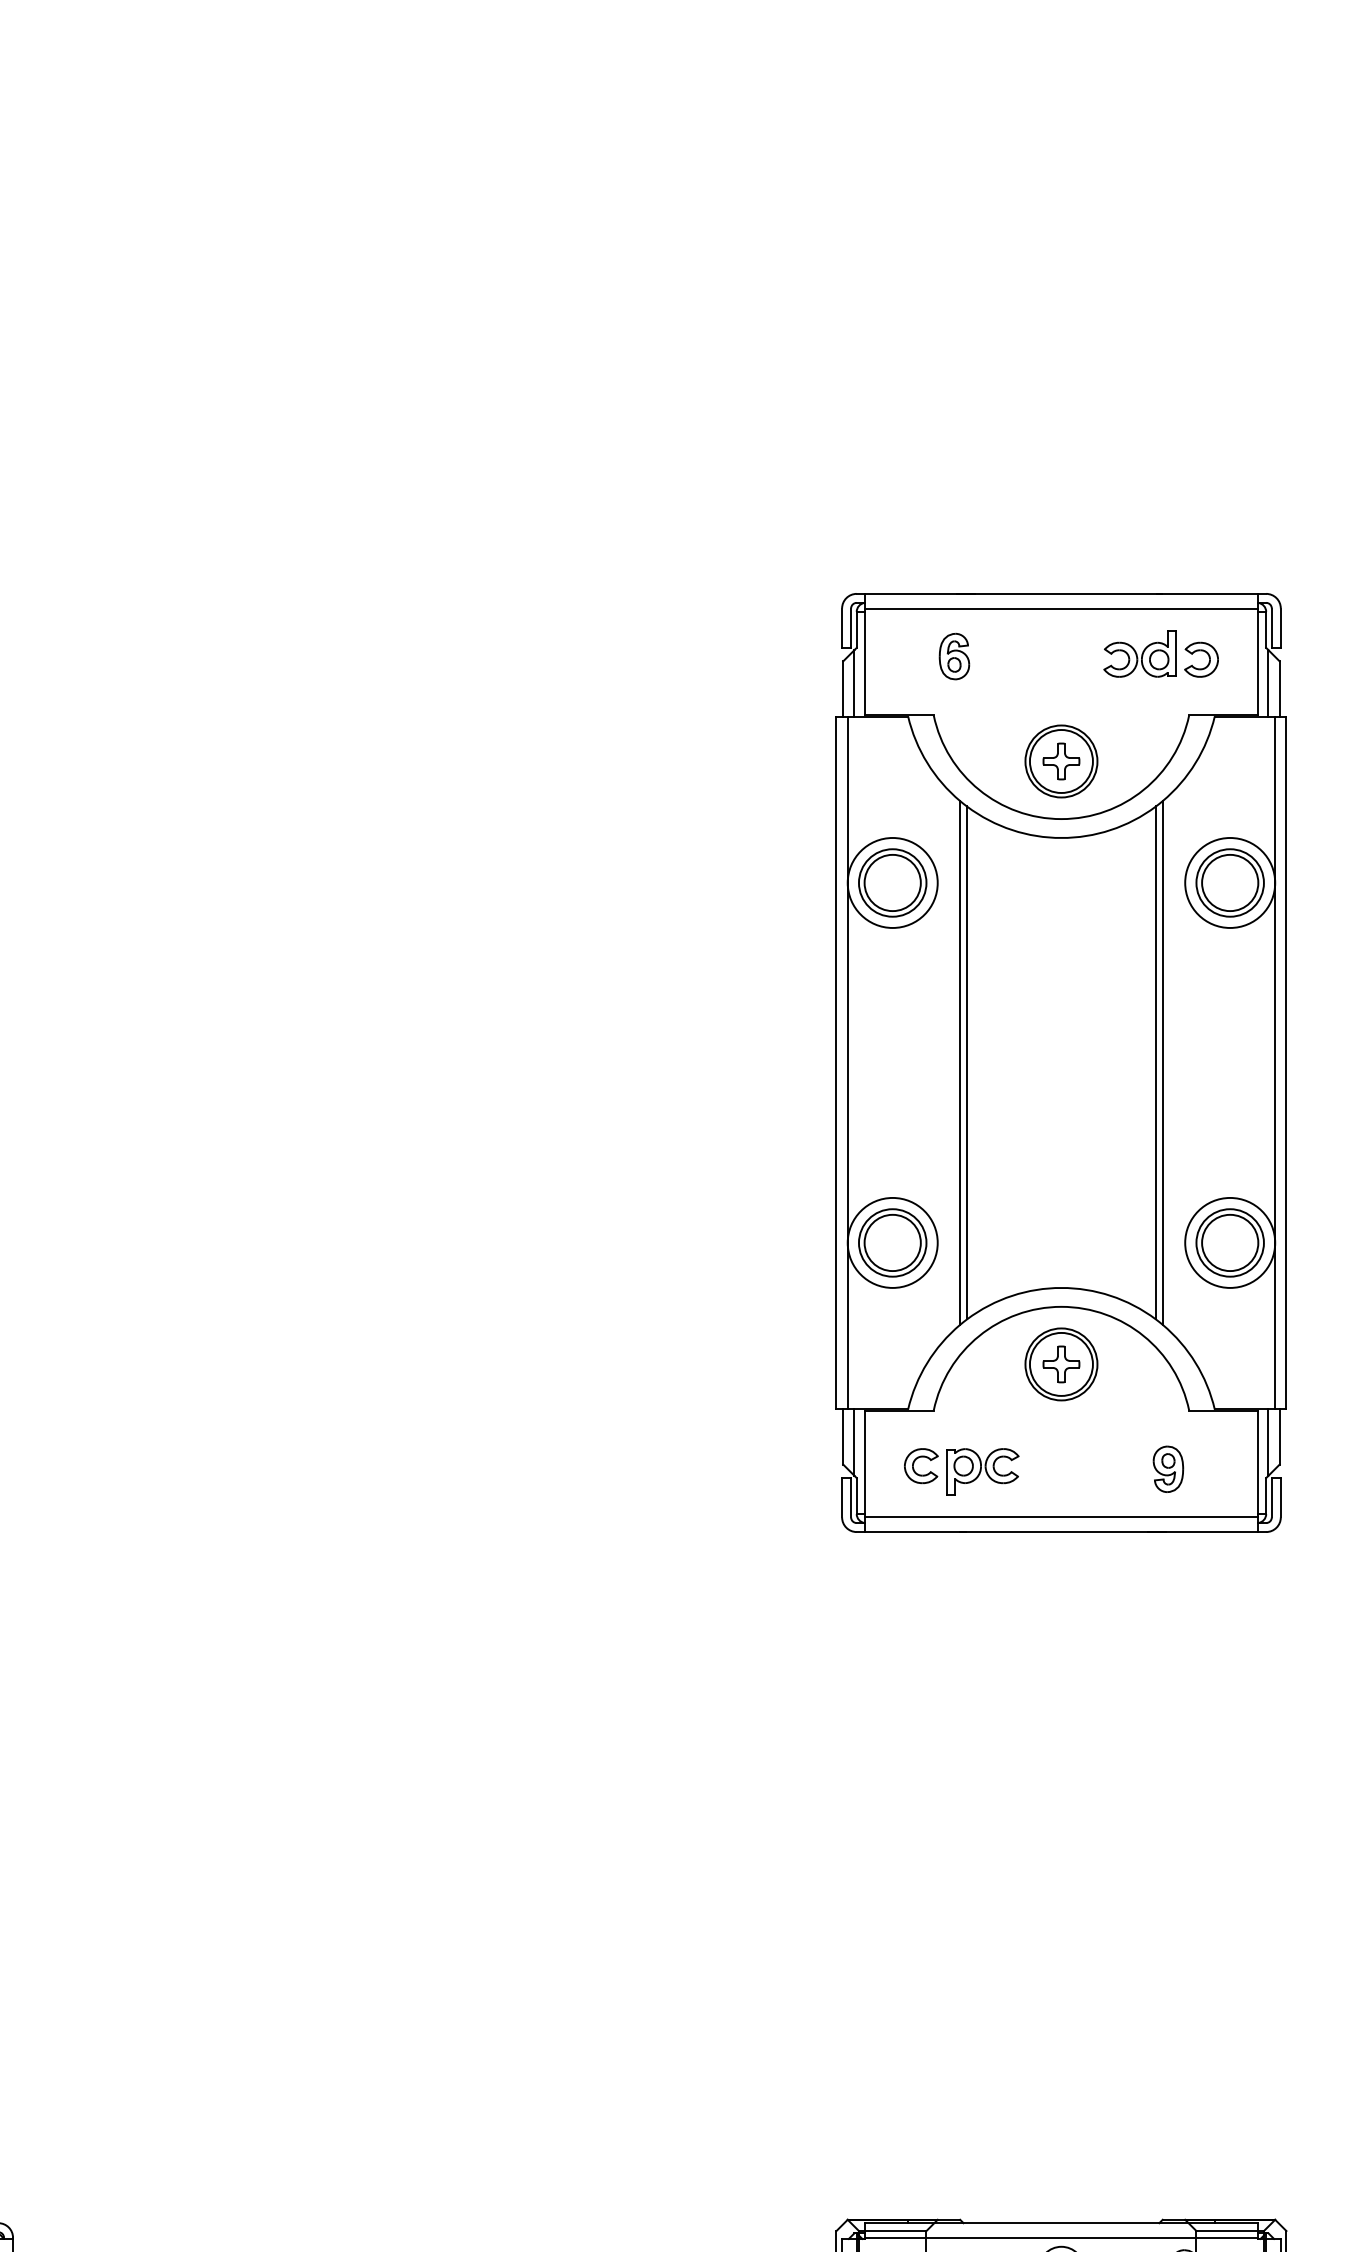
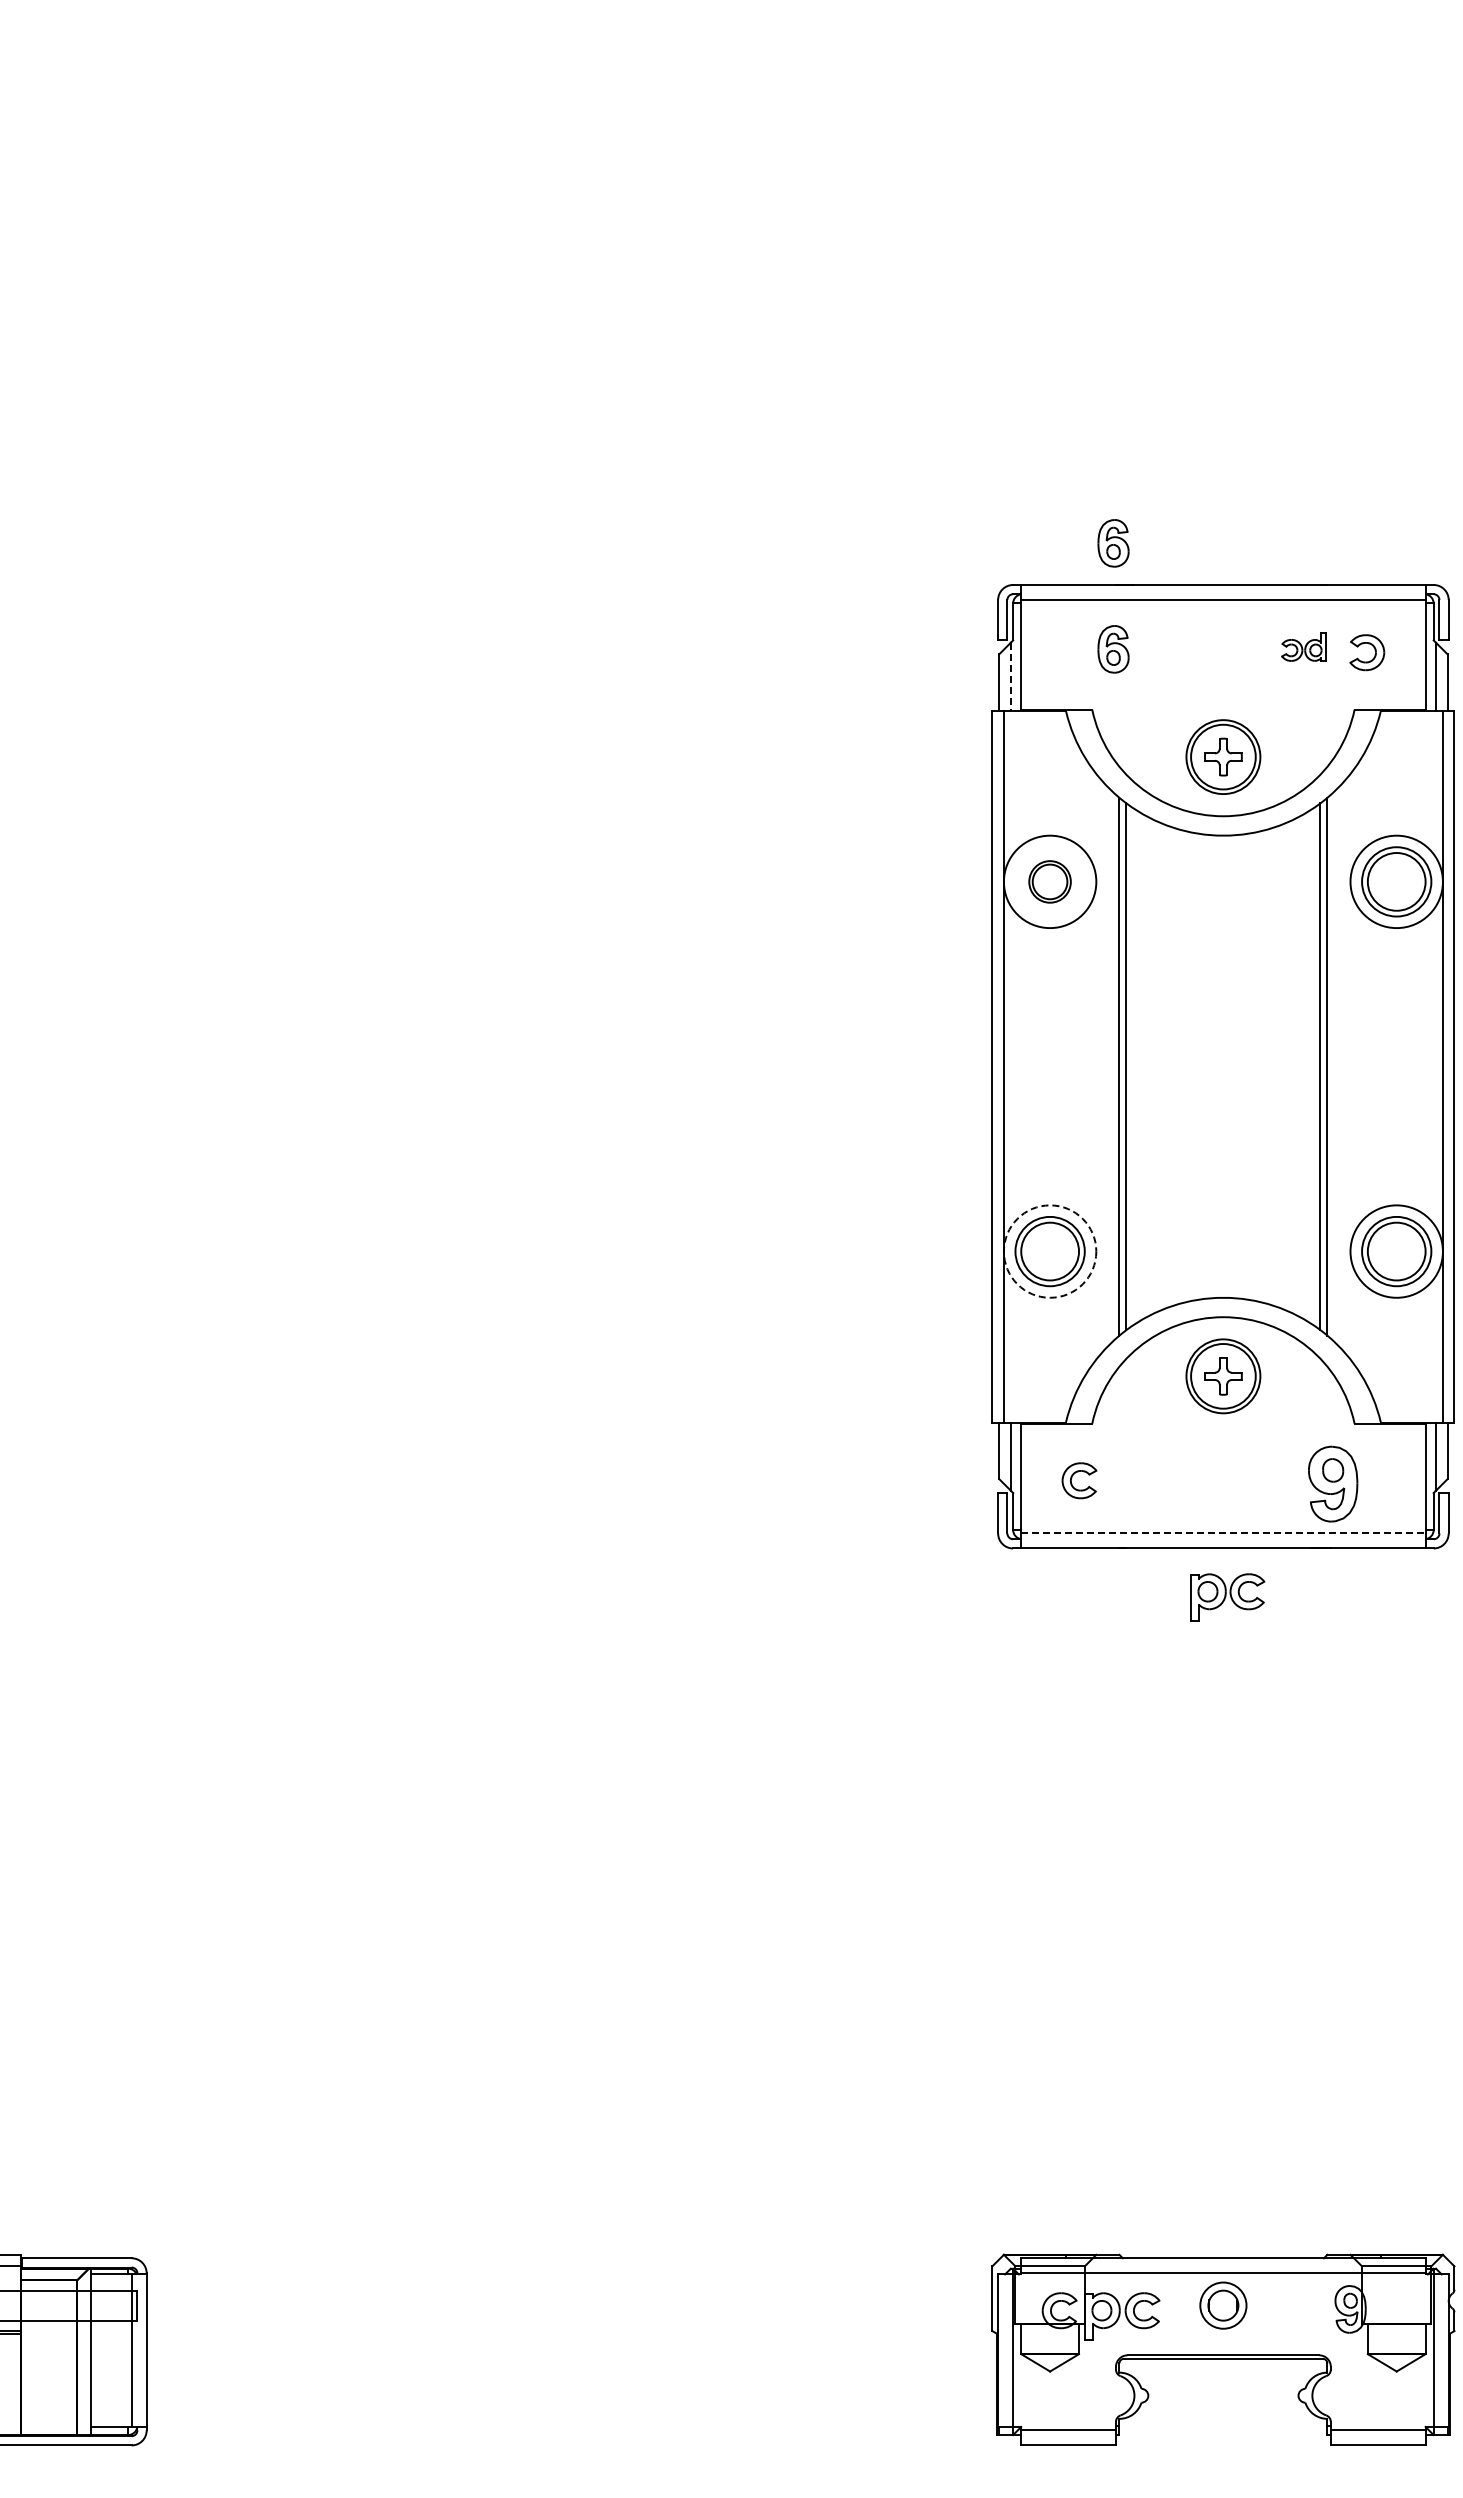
part: (954, 553) -> (1113, 543), added
part: (1139, 653) -> (1303, 646), size x0.6
line: (854, 683) -> (1010, 677), solid -> dashed
part: (892, 882) -> (1049, 881), size x0.6
circle: (892, 1242) -> (1049, 1251), solid -> dashed
part: (1168, 1468) -> (1333, 1483), size x1.6
part: (982, 1471) -> (1227, 1597), moved
line: (1061, 1517) -> (1223, 1533), solid -> dashed

